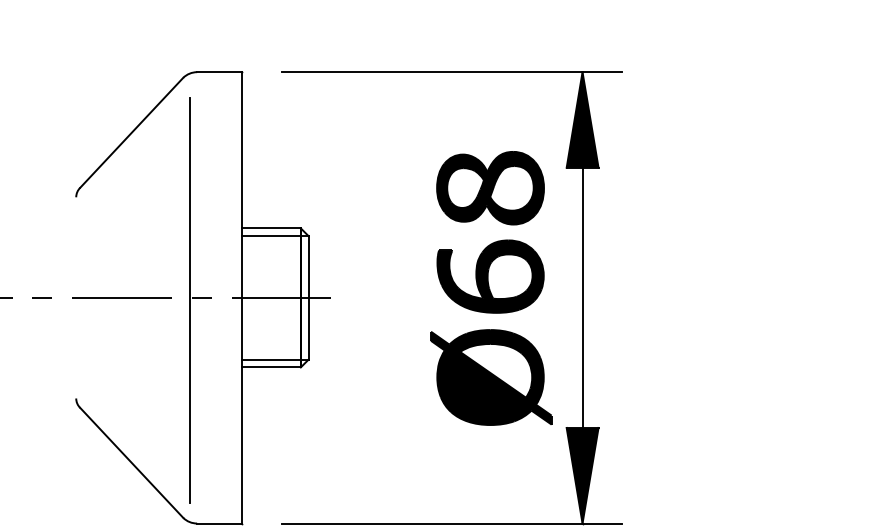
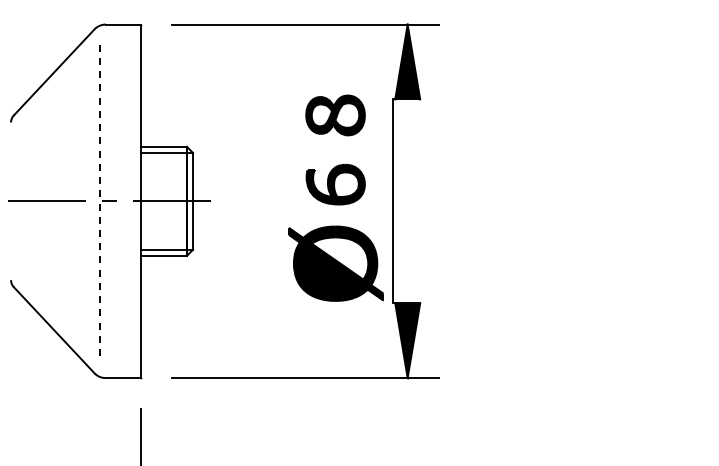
part: (490, 188) -> (335, 115), size x0.7
part: (490, 276) -> (335, 184), size x0.7
line: (582, 298) -> (392, 201), moved
line: (190, 300) -> (100, 203), solid -> dashed

